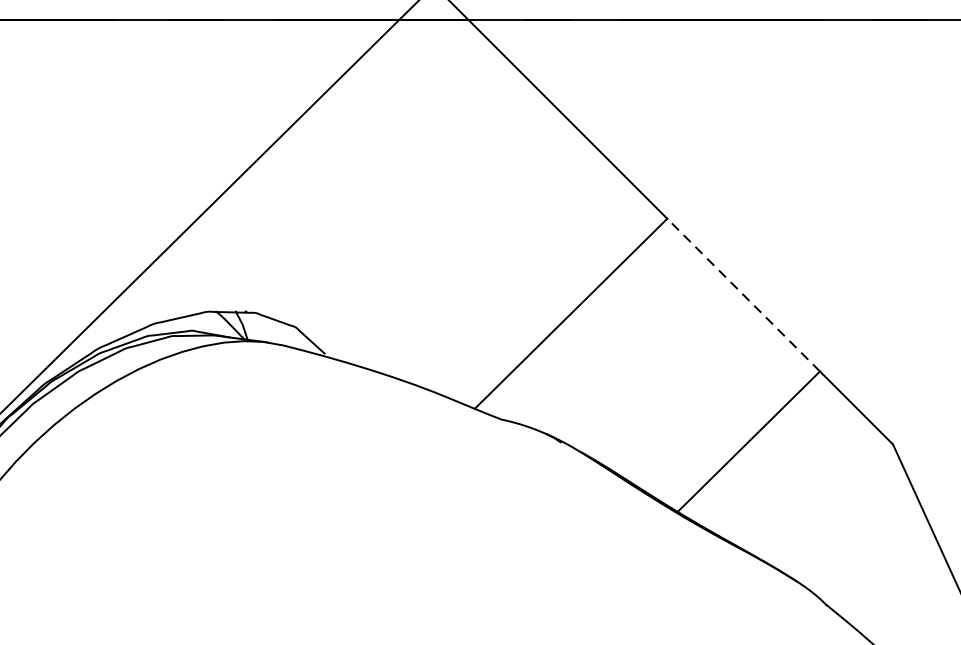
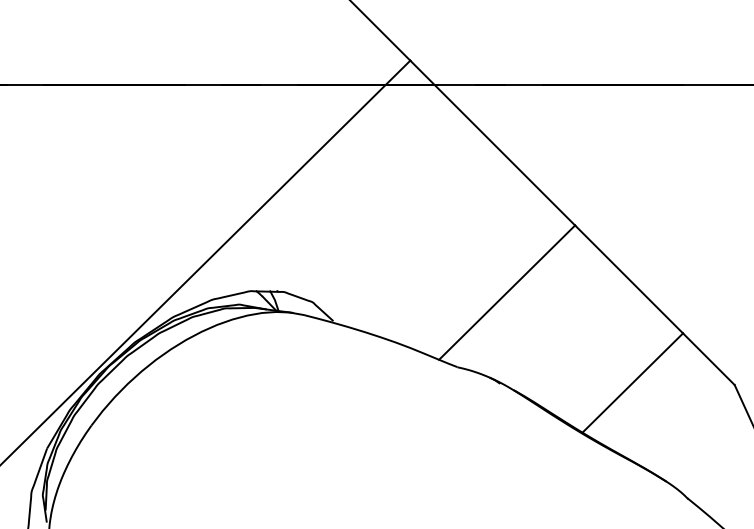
line: (742, 295) -> (628, 279), dashed -> solid

